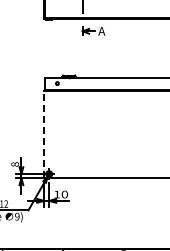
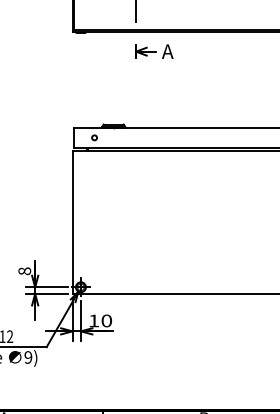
line: (44, 134) -> (73, 221), dashed -> solid

